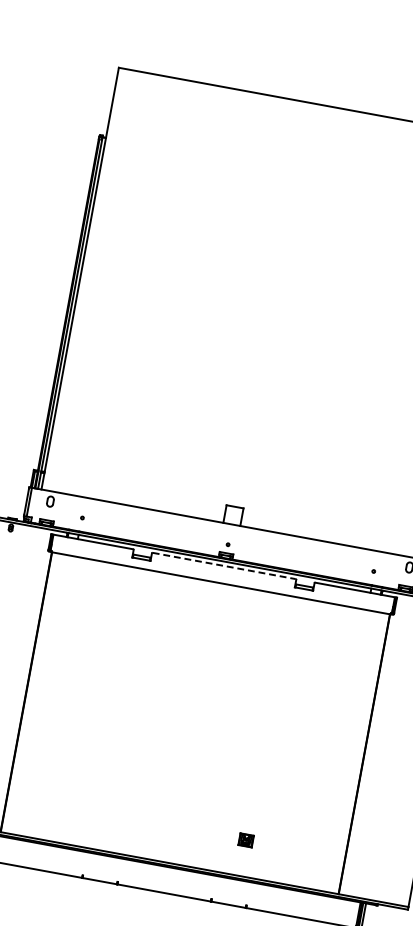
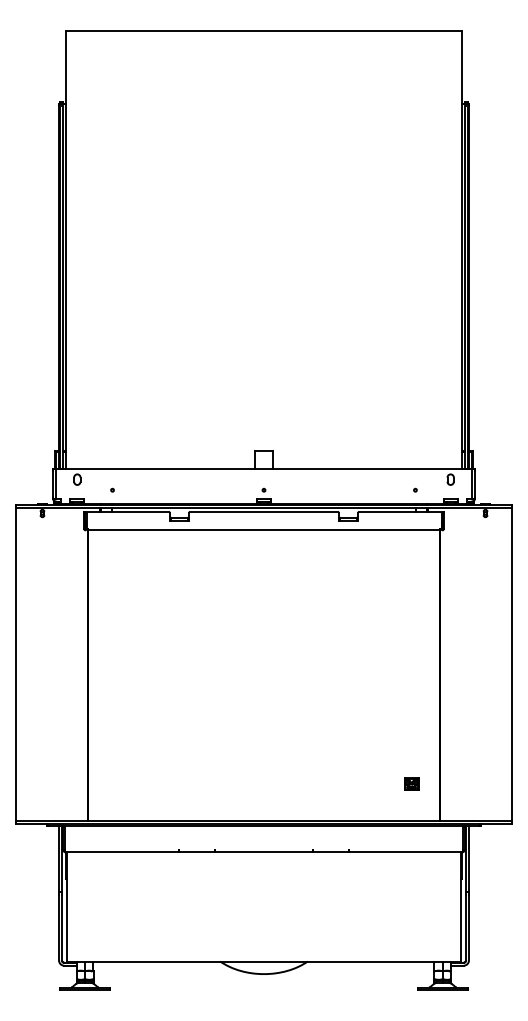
line: (224, 566) -> (264, 512), dashed -> solid
part: (246, 839) -> (411, 783), moved

